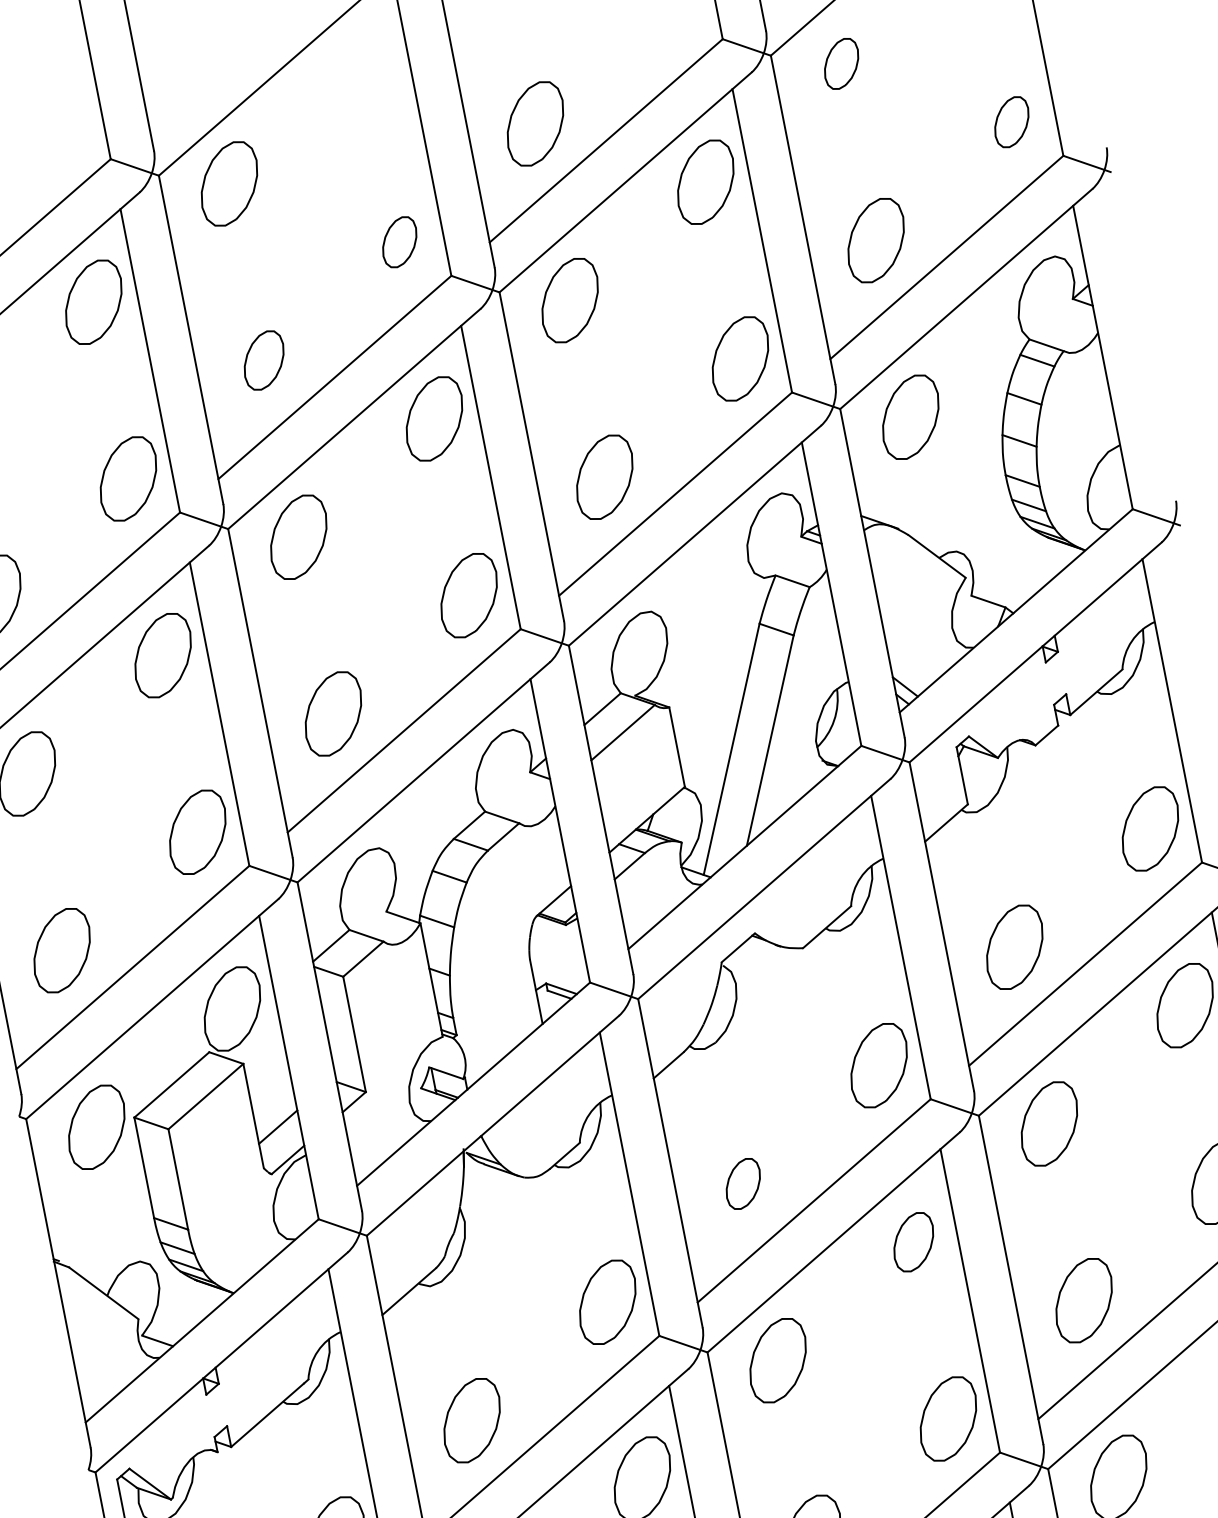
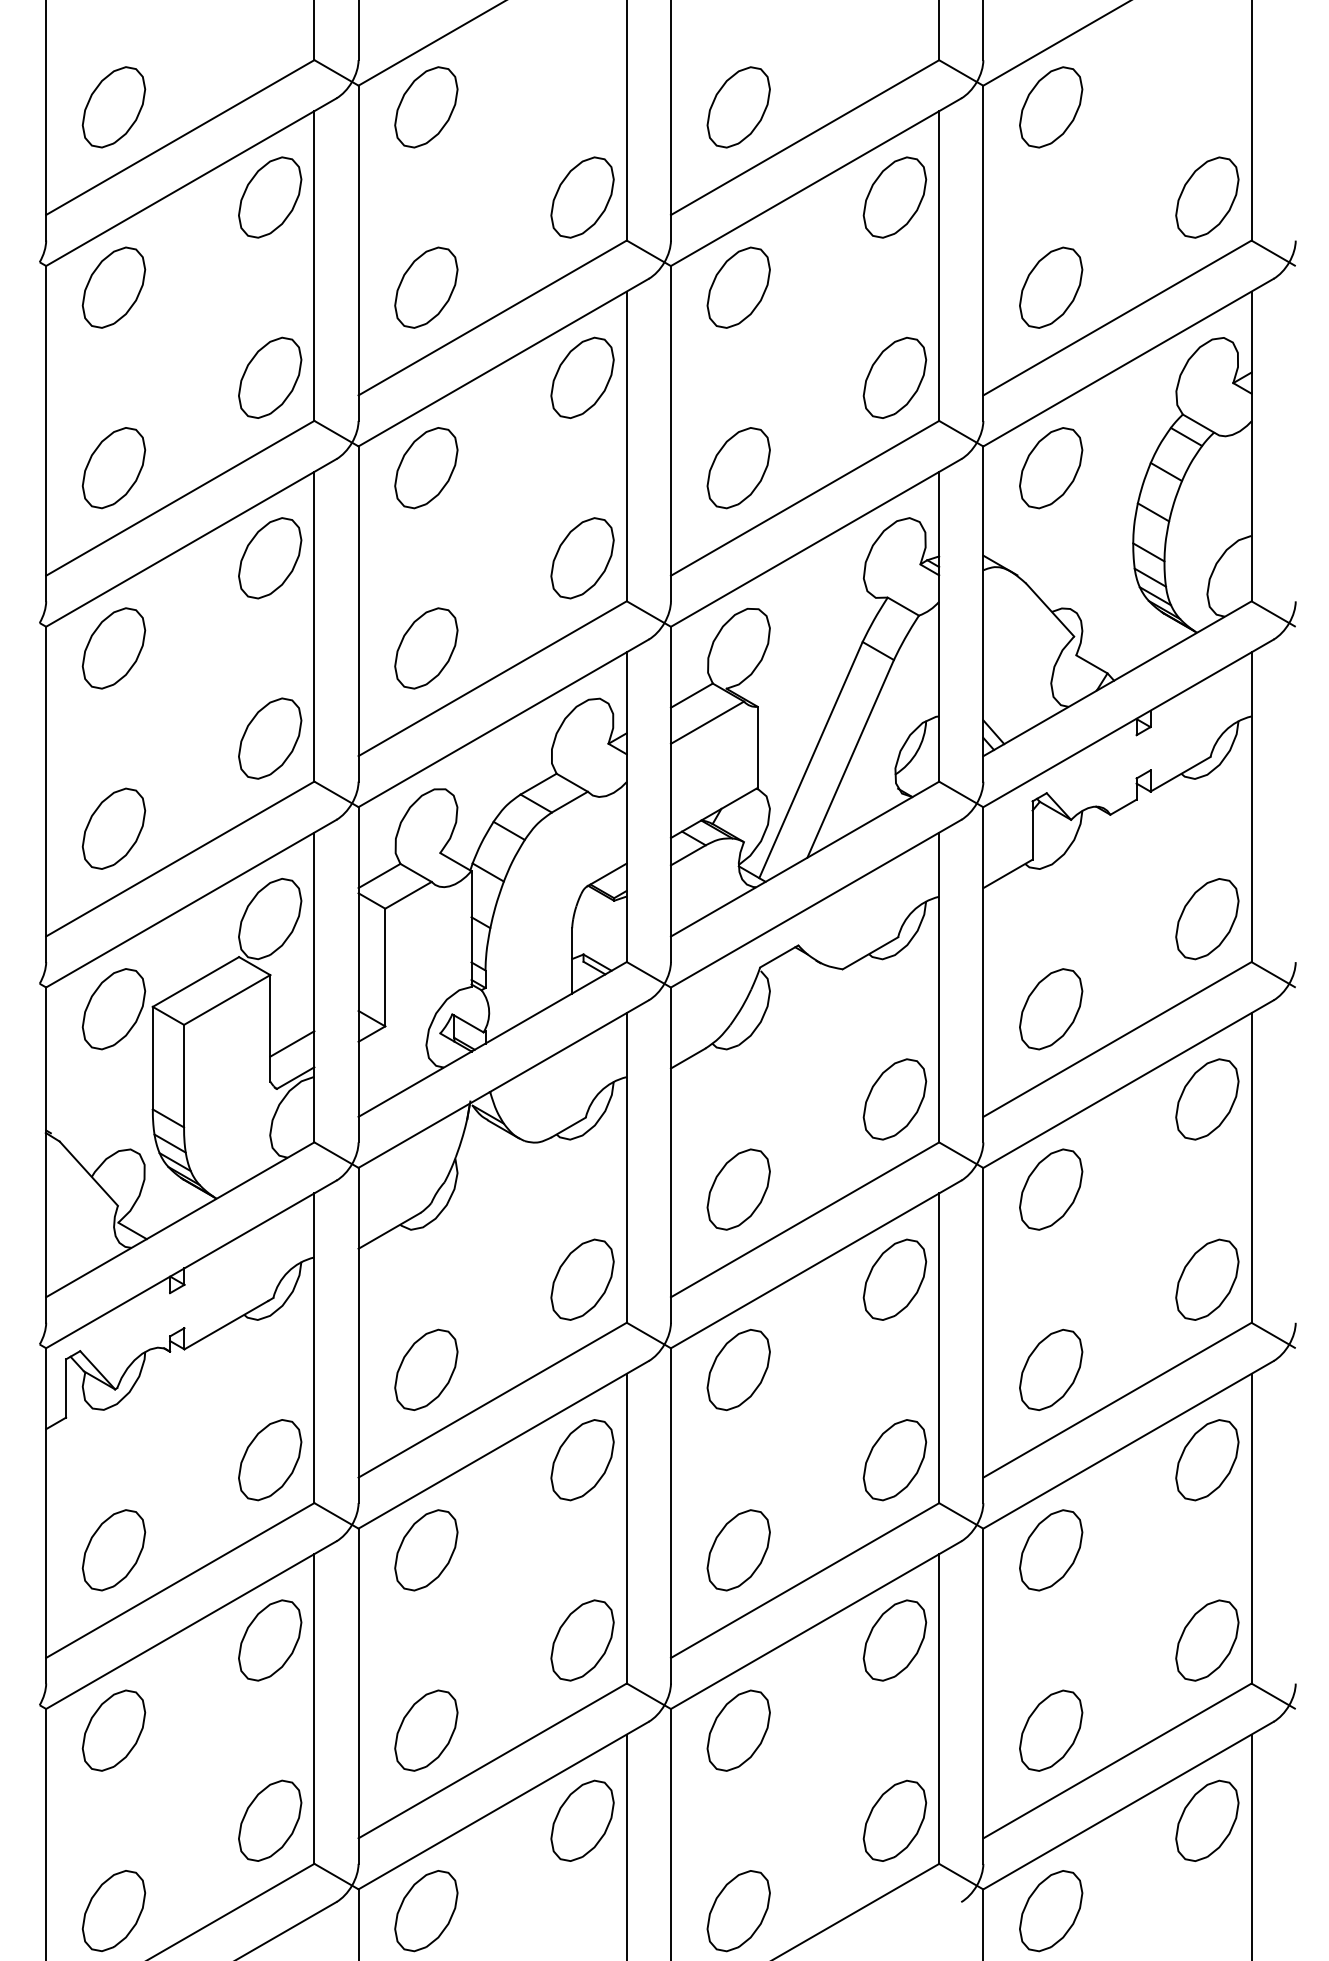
part: (841, 63) -> (1051, 107), size x1.67
part: (1011, 122) -> (1207, 197), size x1.67
part: (399, 242) -> (582, 197), size x1.67
part: (264, 360) -> (426, 287), size x1.43
part: (743, 1183) -> (738, 1189), size x1.67
part: (913, 1242) -> (894, 1279), size x1.43

